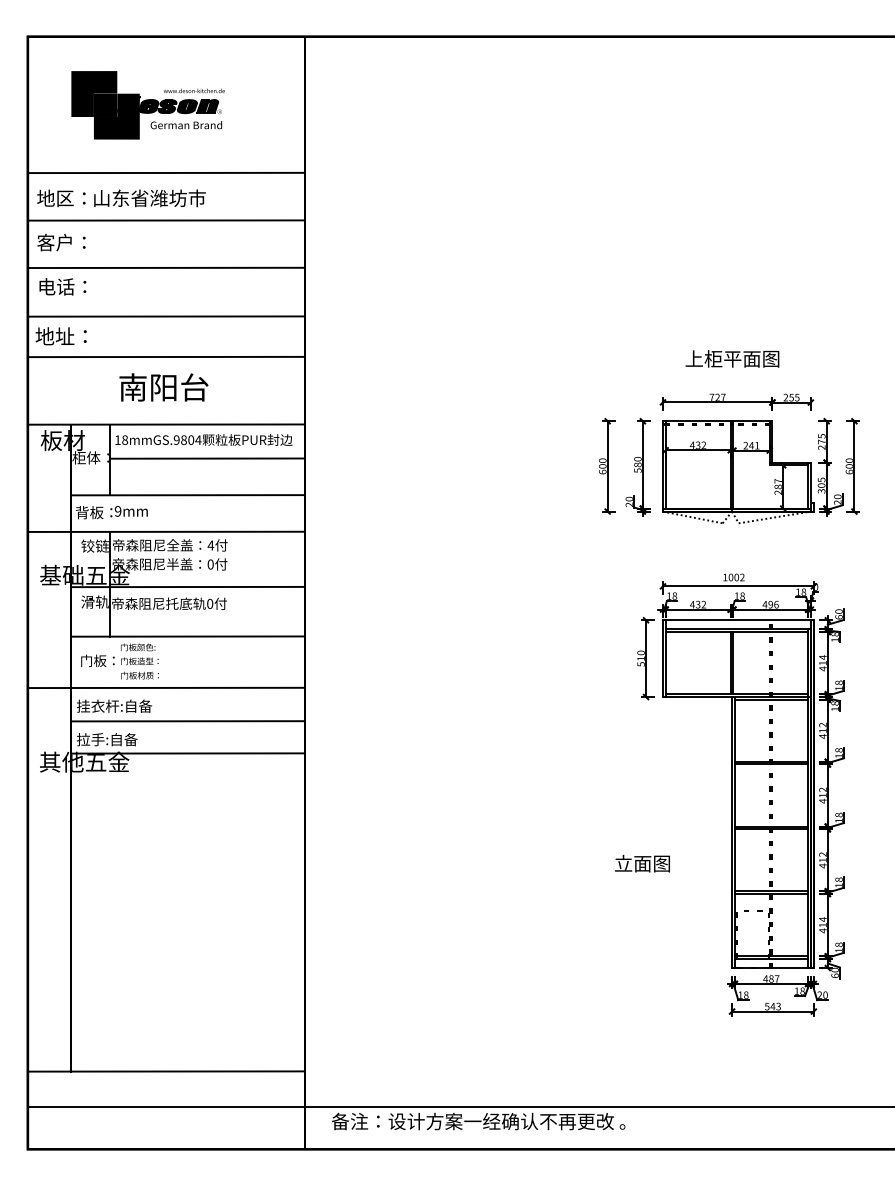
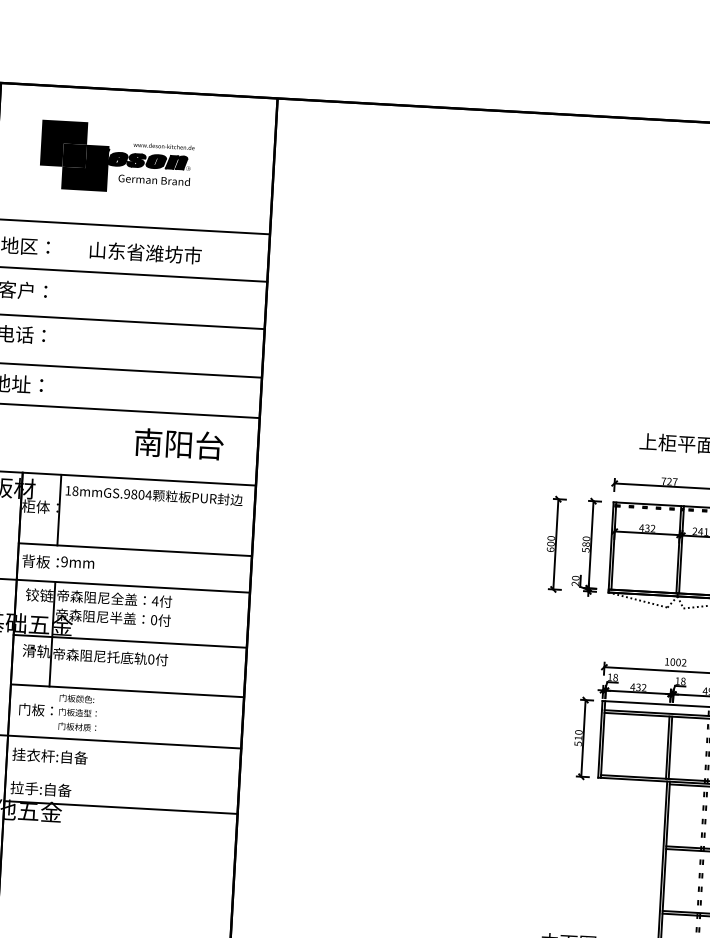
text: (149, 198) -> (145, 253), moved
text: (163, 387) -> (178, 444), moved
line: (207, 458) -> (156, 514), removed
line: (187, 721) -> (122, 775), removed

